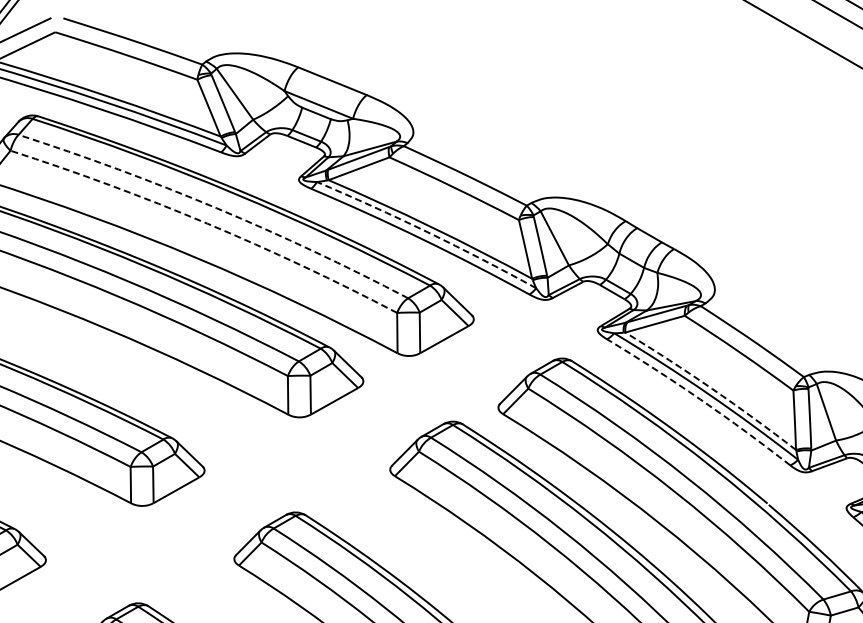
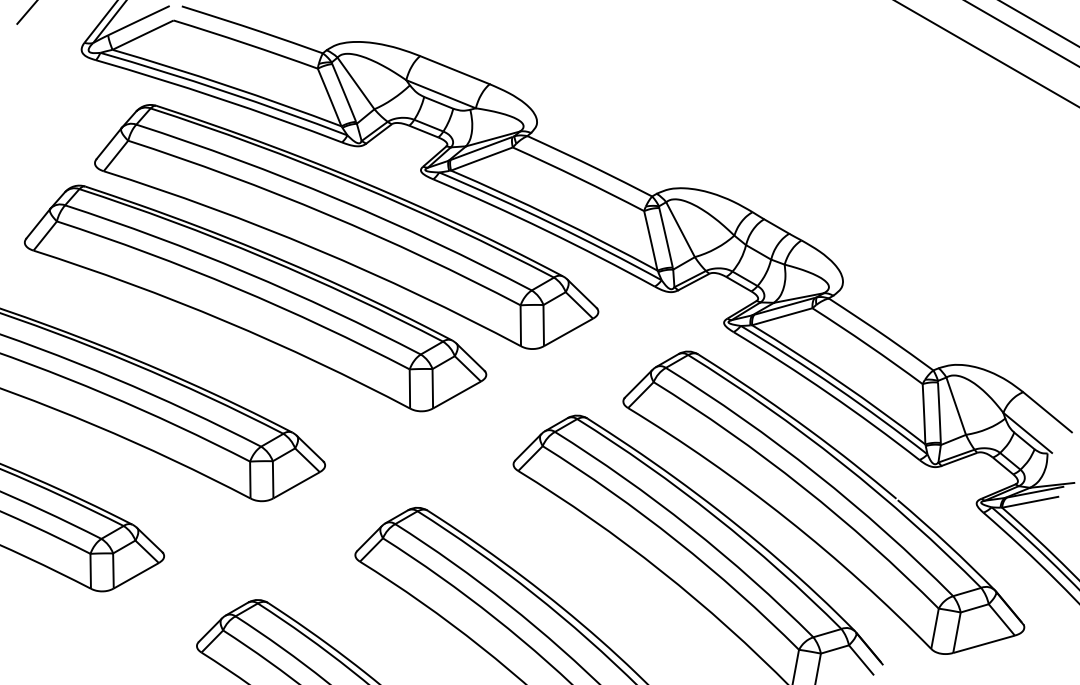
arc: (216, 208) -> (337, 199), dashed -> solid
arc: (206, 223) -> (327, 214), dashed -> solid
arc: (427, 232) -> (551, 223), dashed -> solid
arc: (712, 388) -> (840, 382), dashed -> solid
arc: (700, 399) -> (828, 393), dashed -> solid

